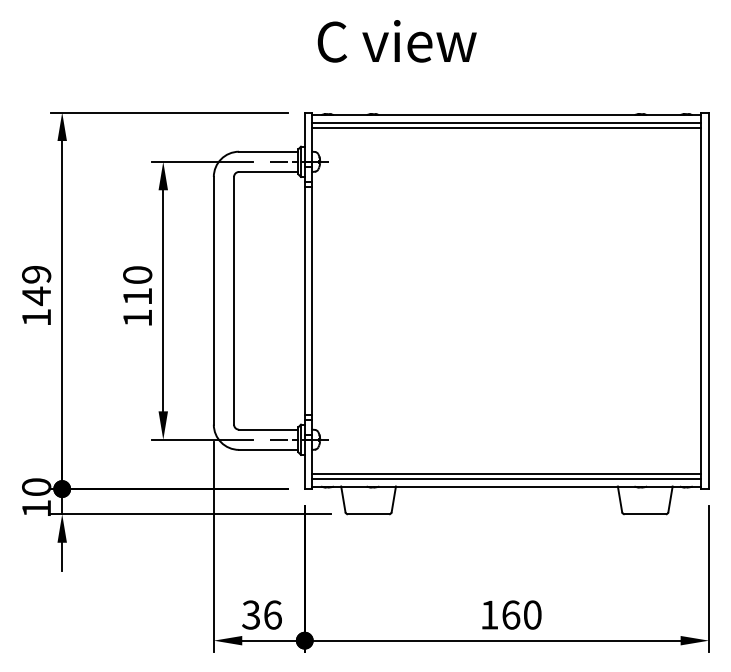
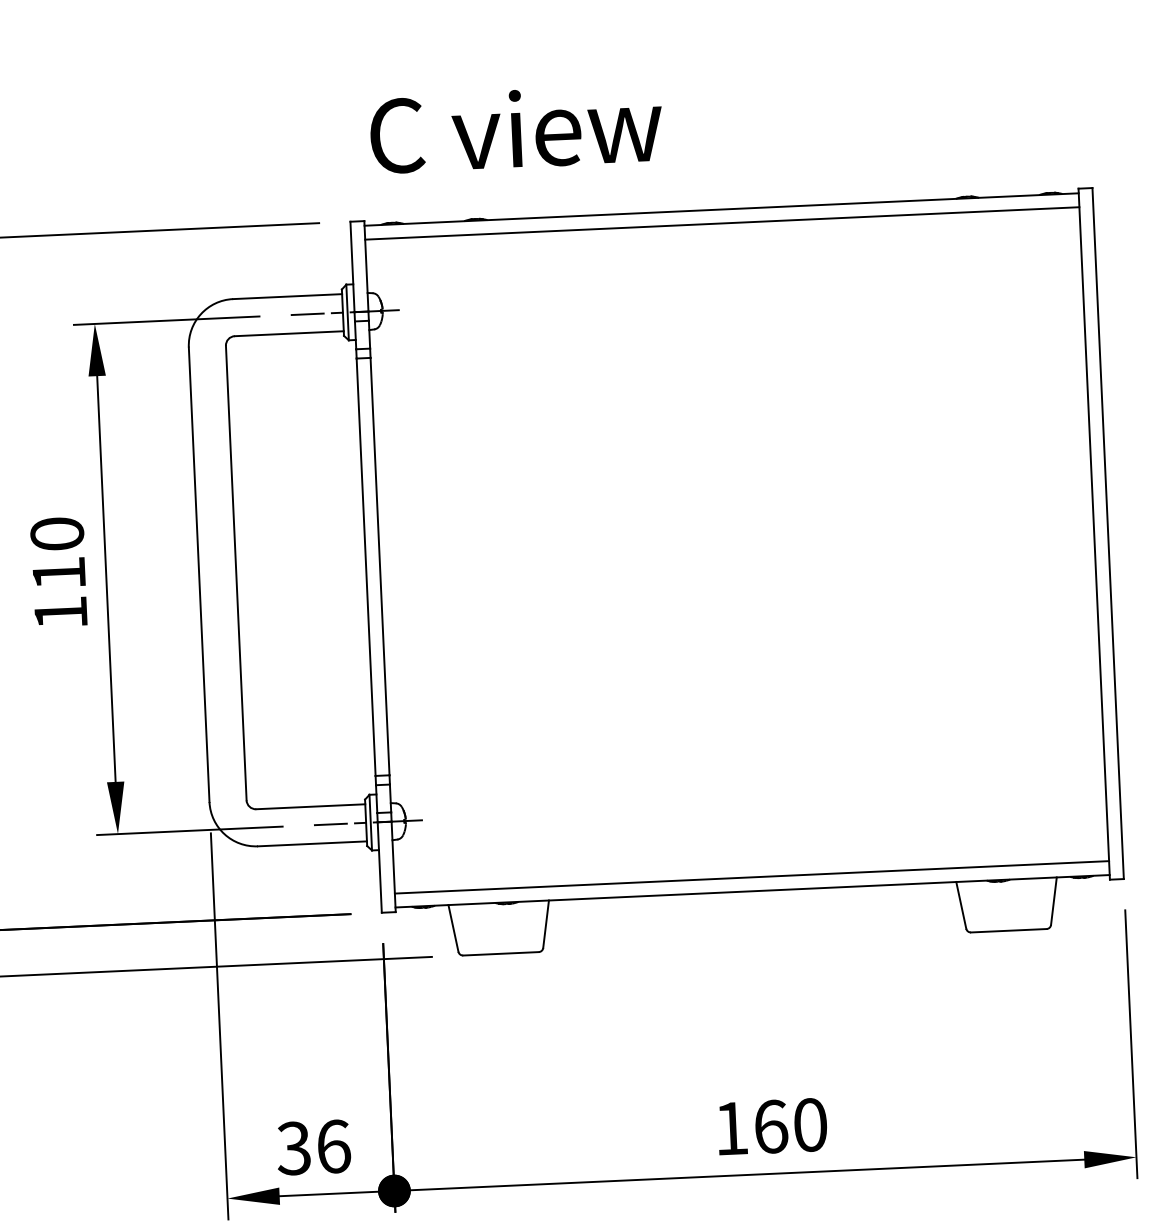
text: (396, 41) -> (514, 129), moved
line: (506, 127) -> (721, 232), removed
line: (506, 473) -> (750, 867), removed

